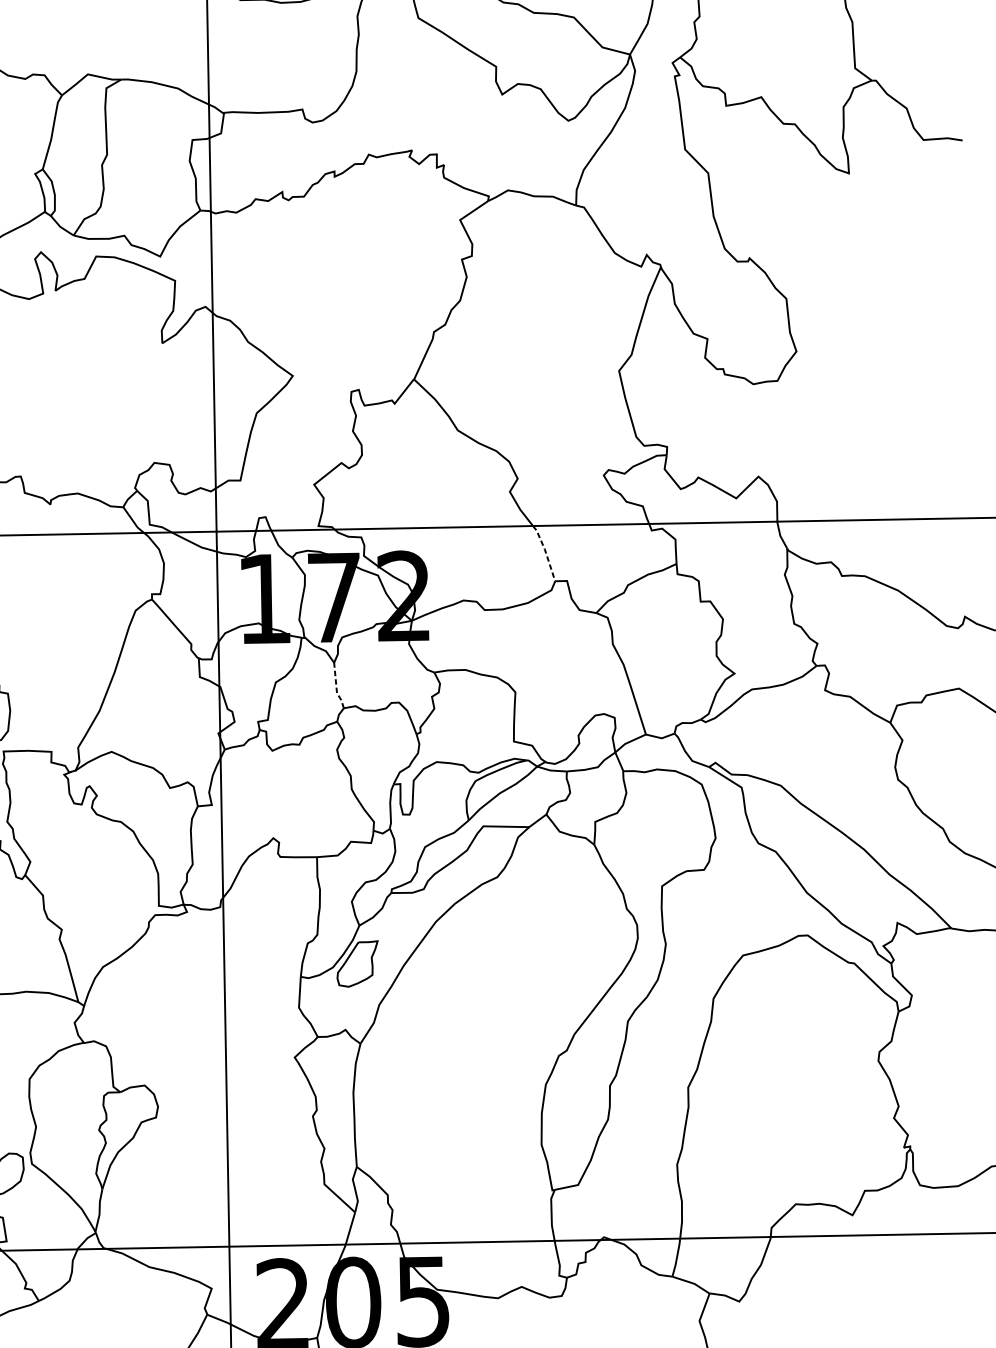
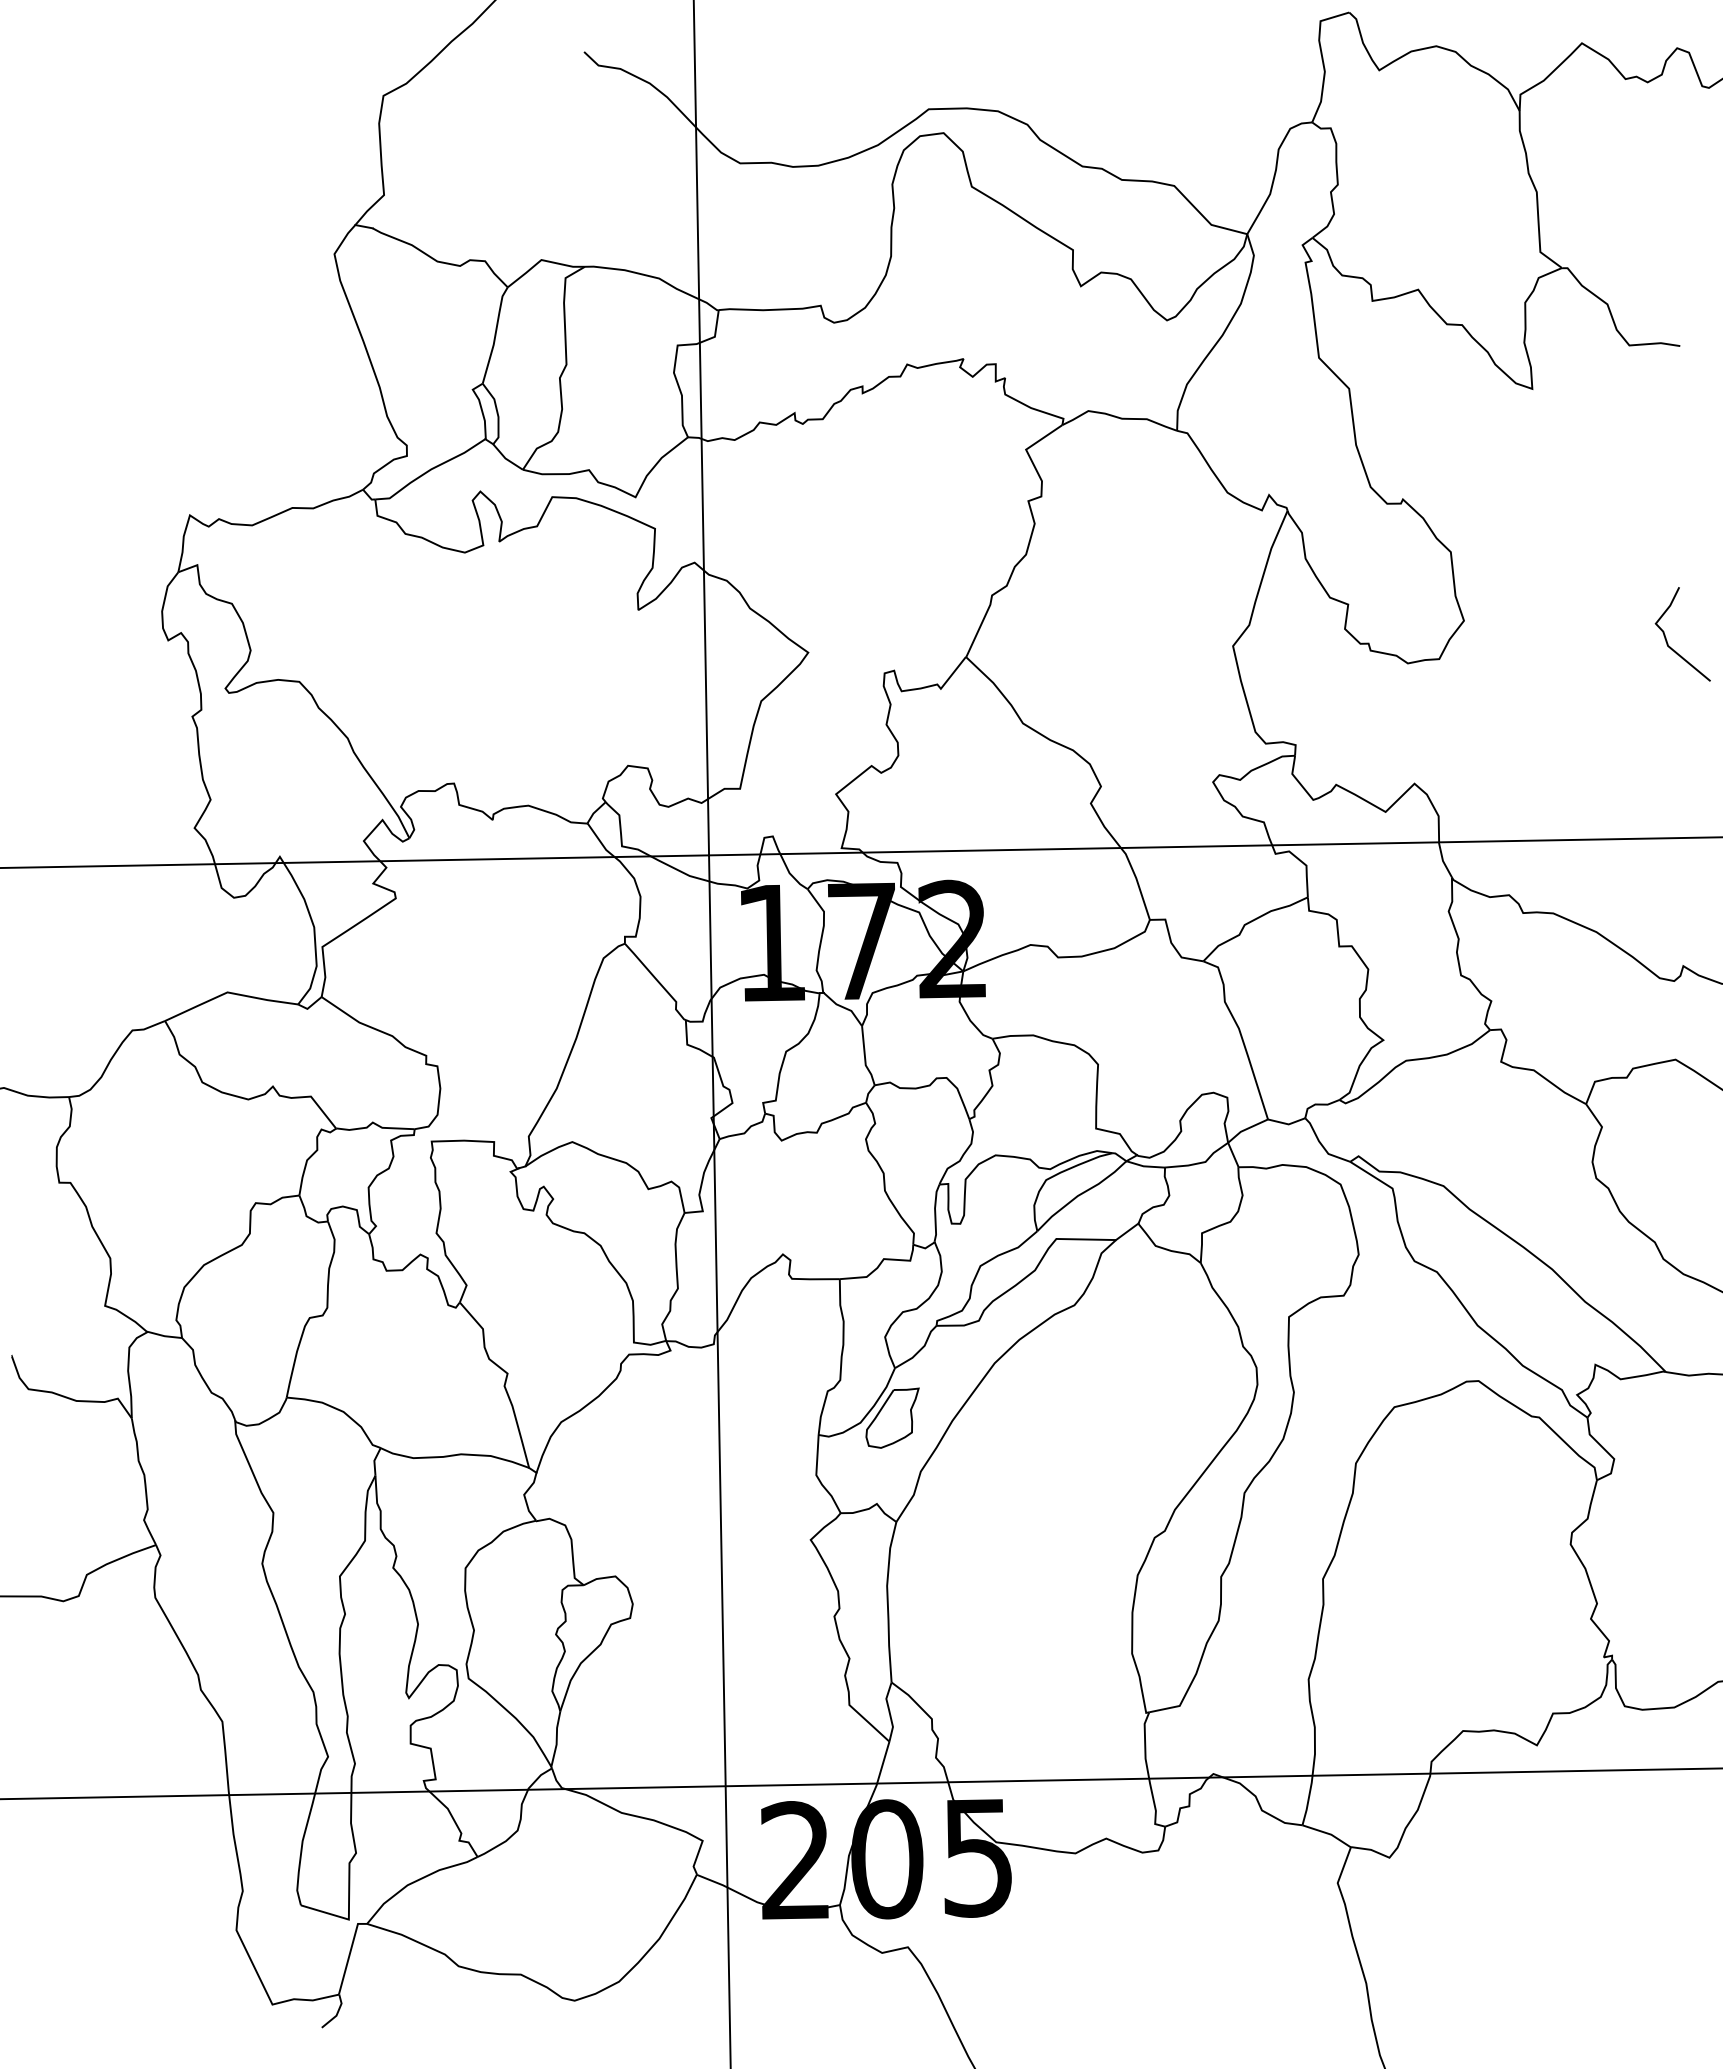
curve: (952, 366) -> (1667, 640), added
line: (545, 552) -> (1137, 882), dashed -> solid
line: (336, 686) -> (865, 1057), dashed -> solid

